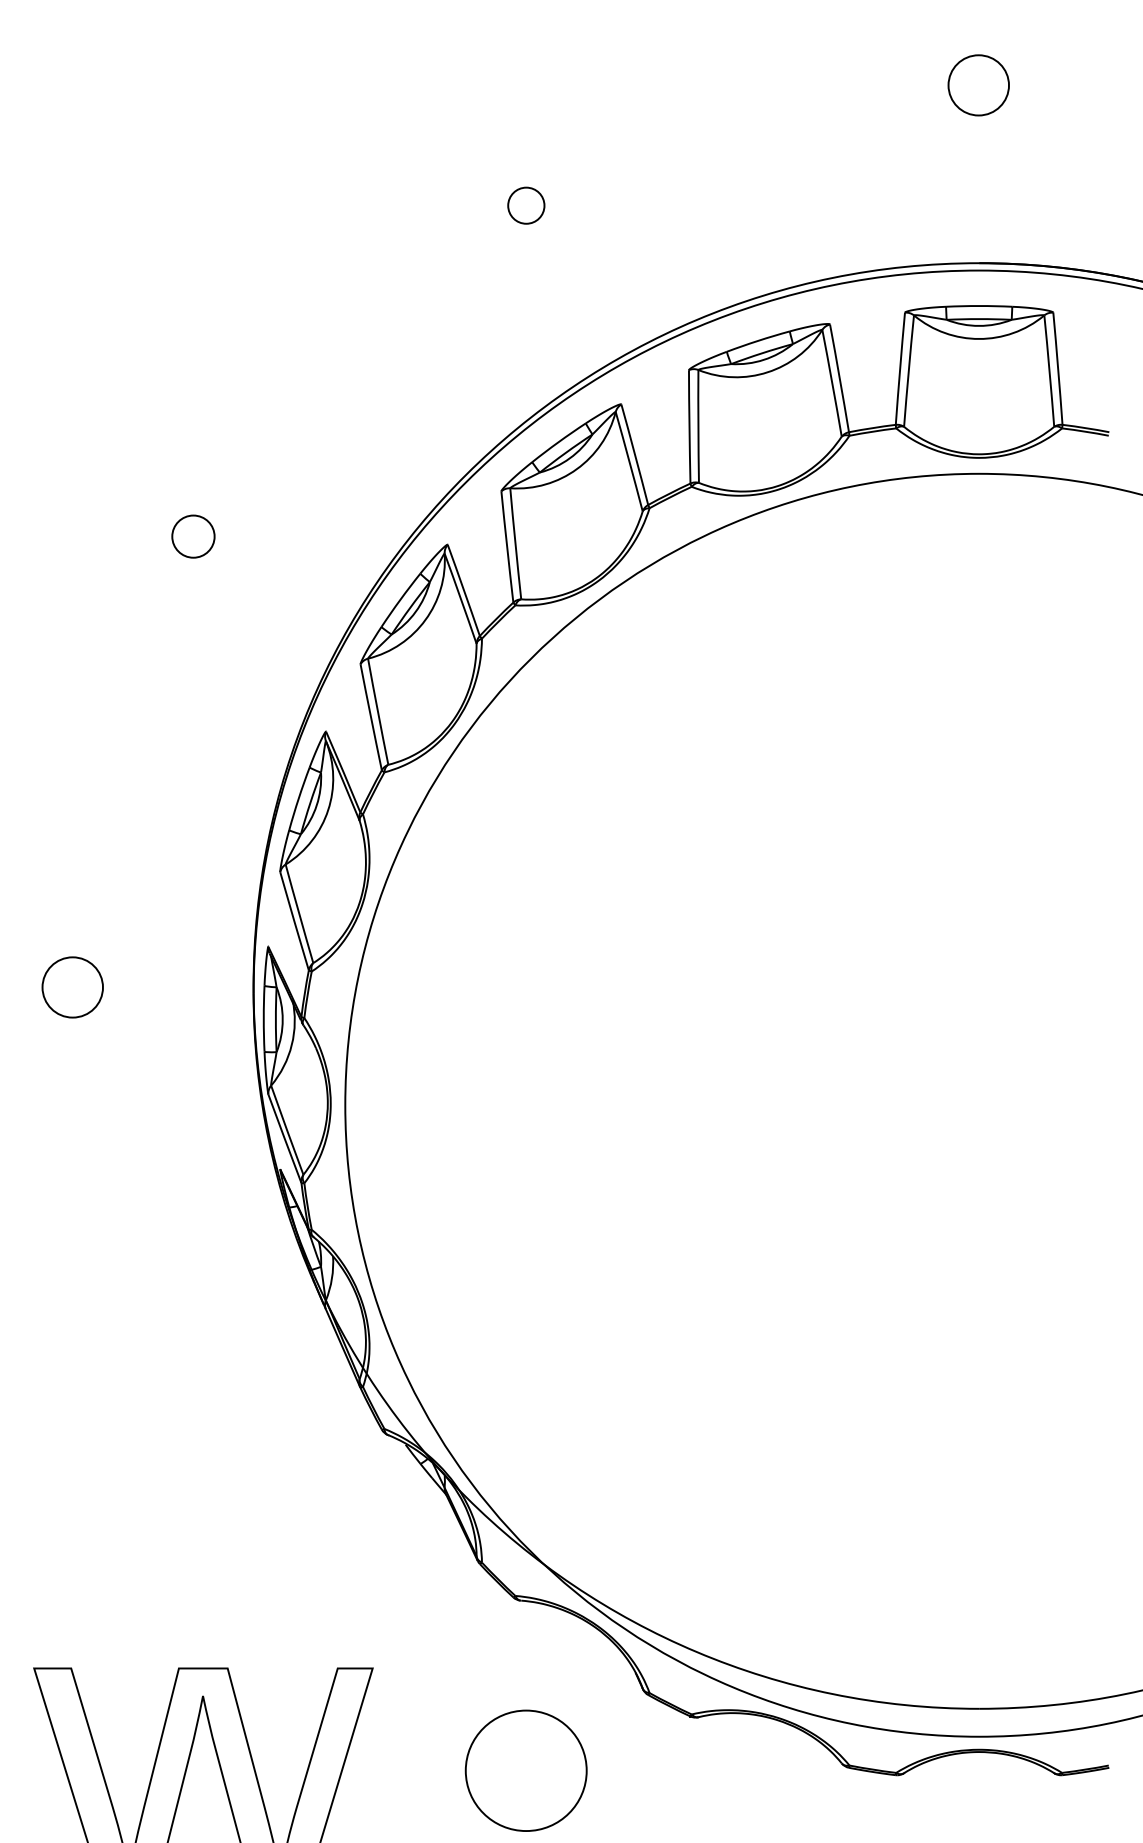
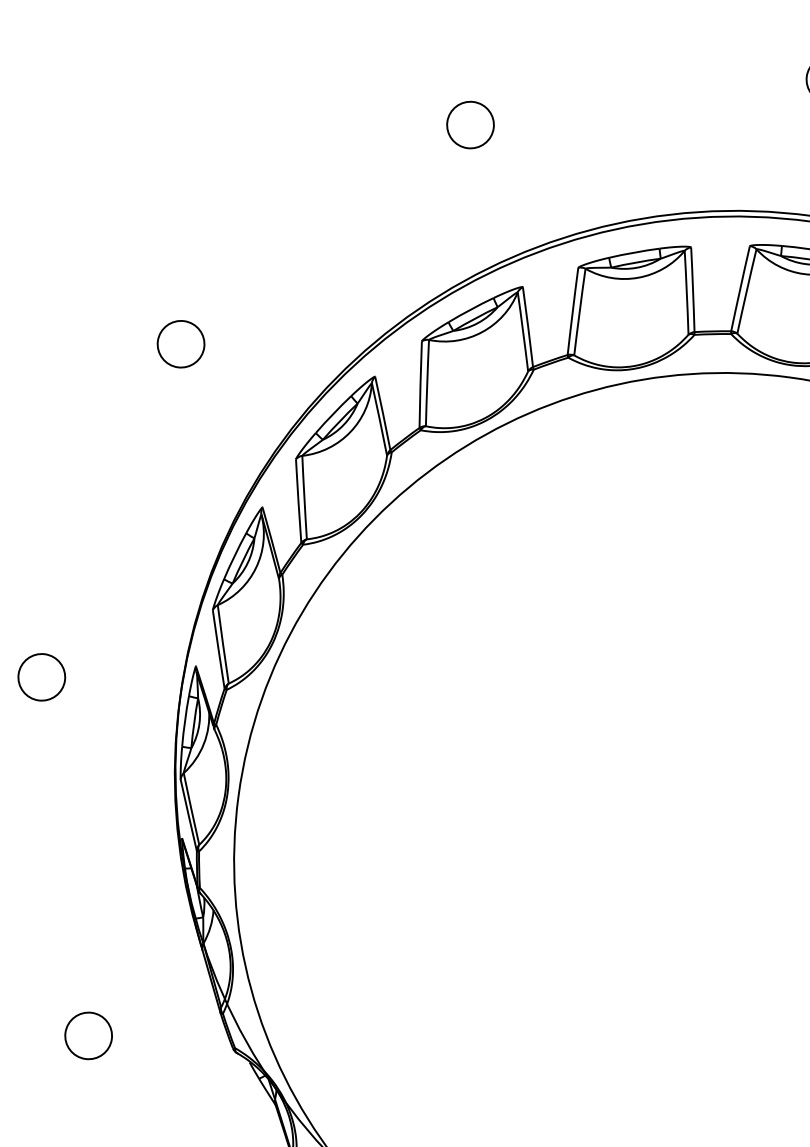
part: (526, 205) -> (470, 124), size x1.67
part: (193, 536) -> (181, 344), size x1.43
part: (194, 1438) -> (88, 1035), added

